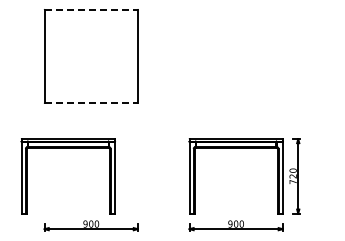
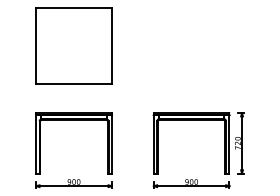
line: (91, 9) -> (74, 7), dashed -> solid
line: (91, 102) -> (74, 83), dashed -> solid
part: (67, 148) -> (73, 120), moved

